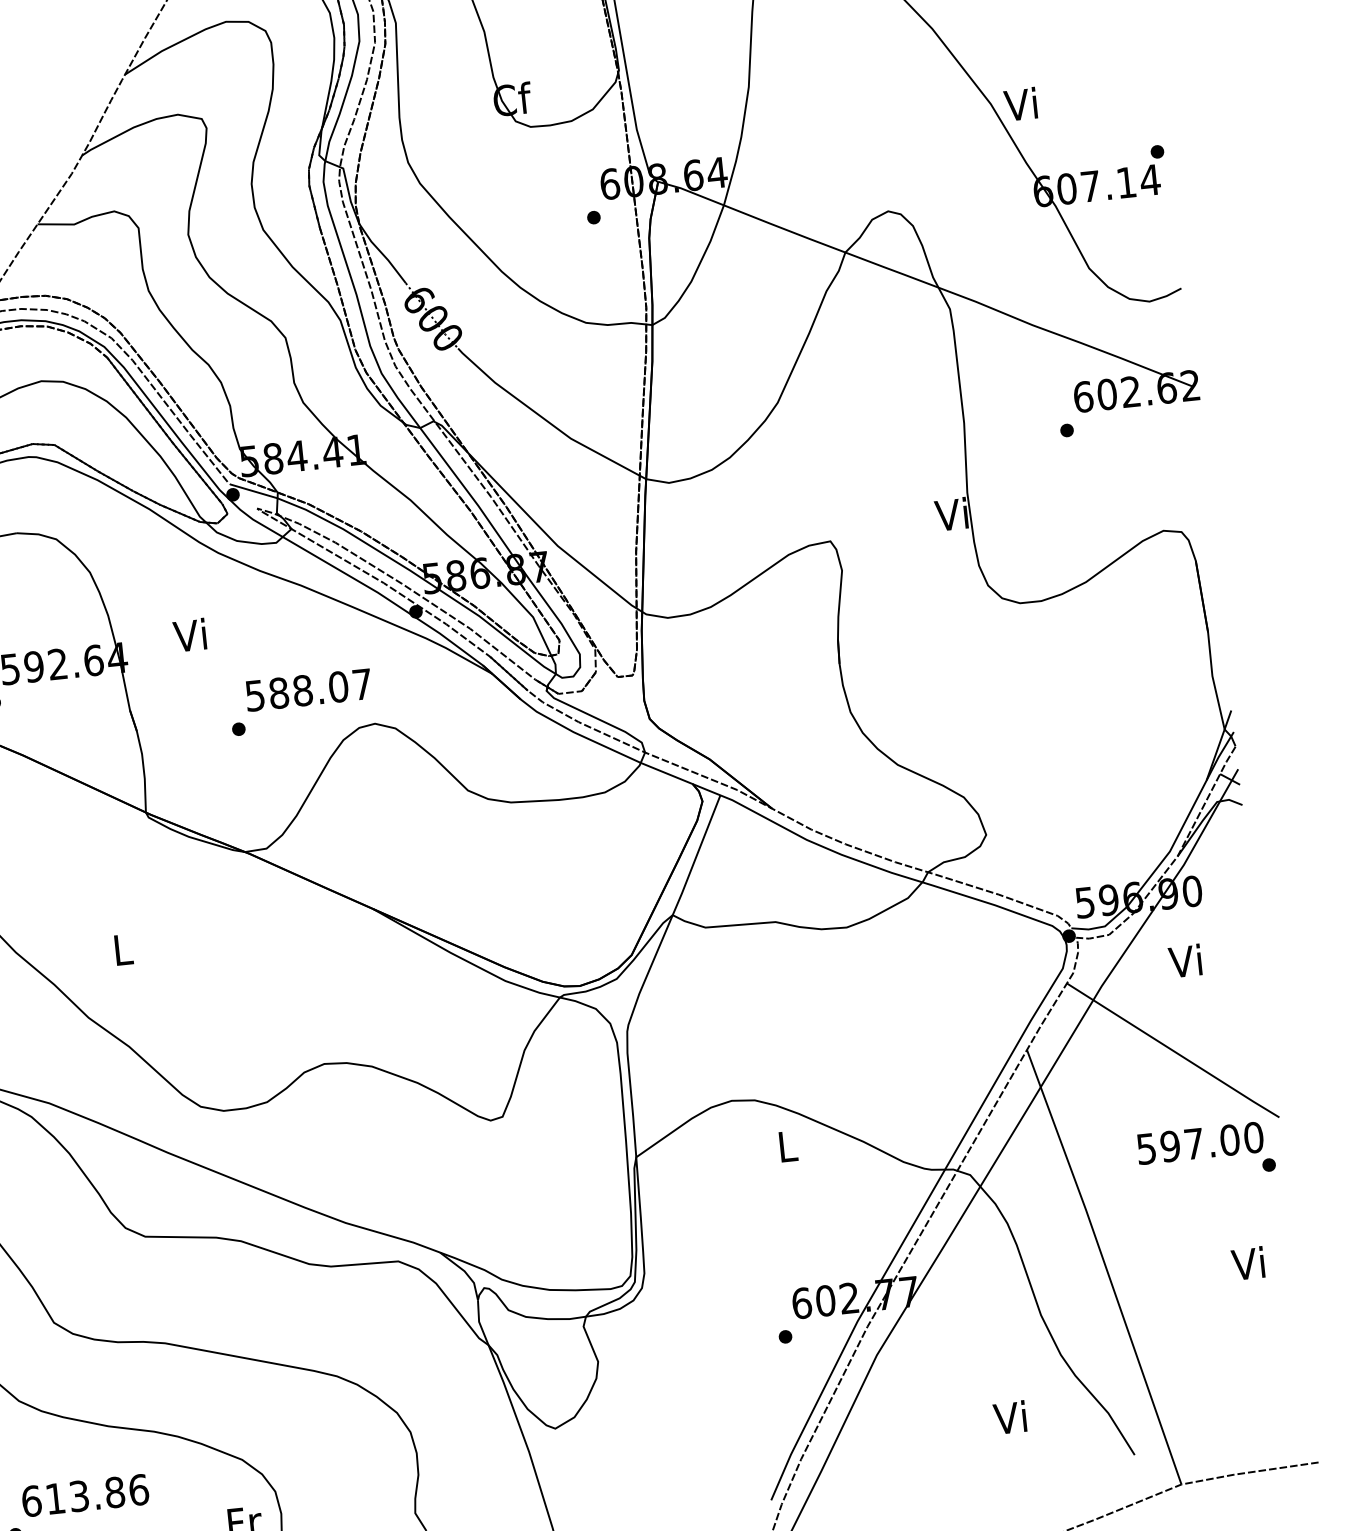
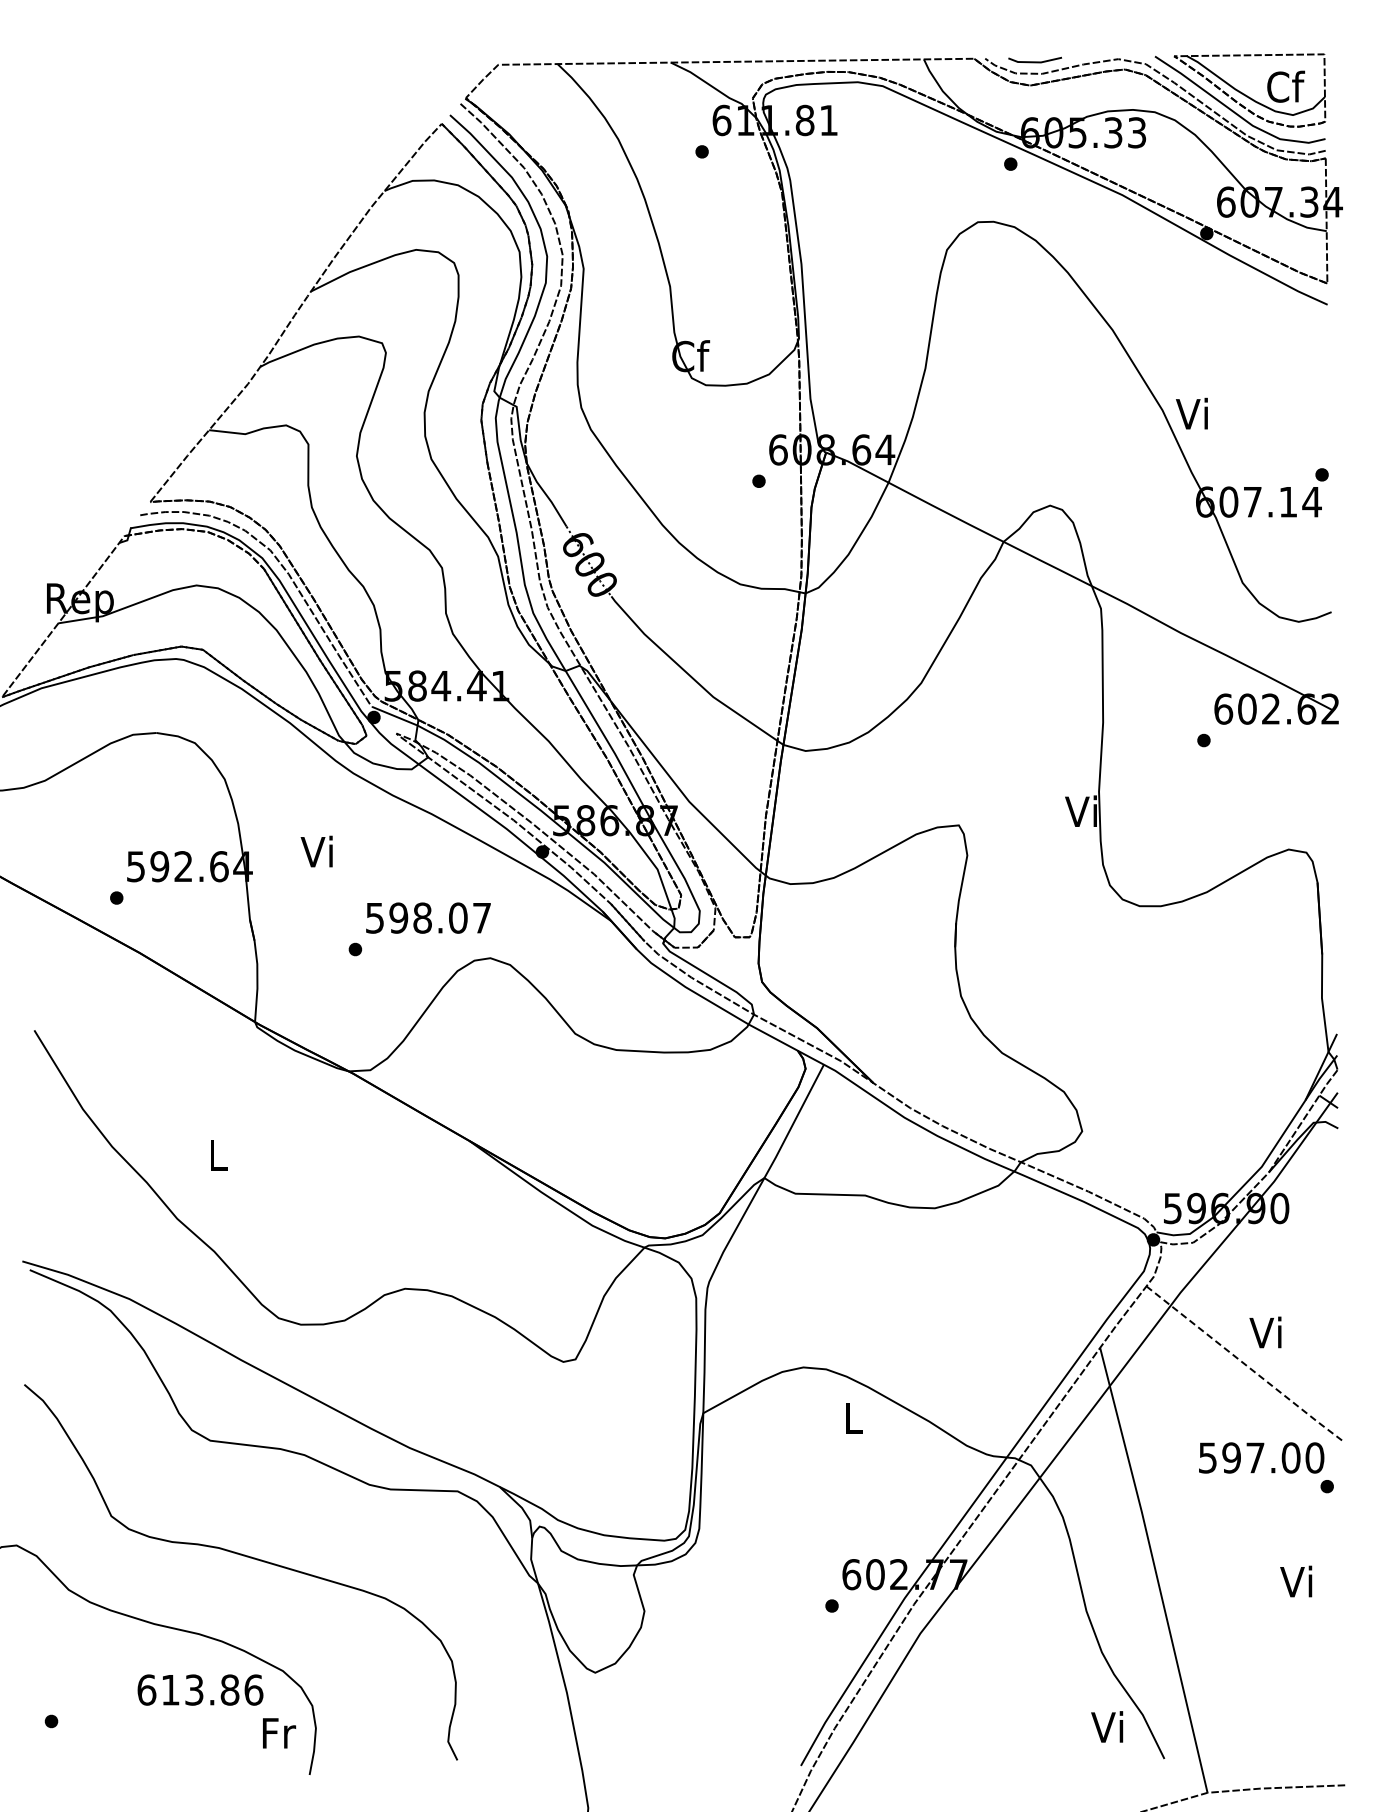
text: (278, 692) -> (398, 917), 588.07 -> 598.07
text: (1185, 961) -> (1265, 1332), moved
line: (1173, 1051) -> (1244, 1364), solid -> dashed
text: (1010, 1417) -> (1107, 1726), moved
text: (85, 1495) -> (200, 1689), moved

